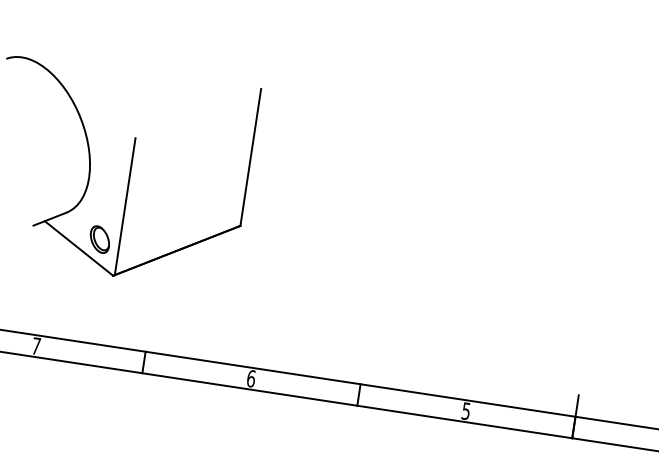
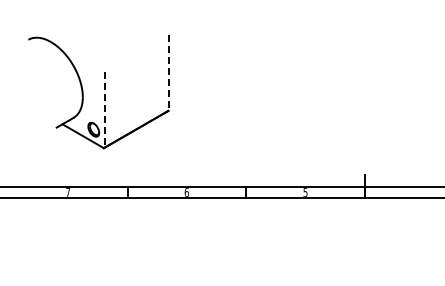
line: (250, 158) -> (168, 73), solid -> dashed
line: (124, 205) -> (104, 109), solid -> dashed

